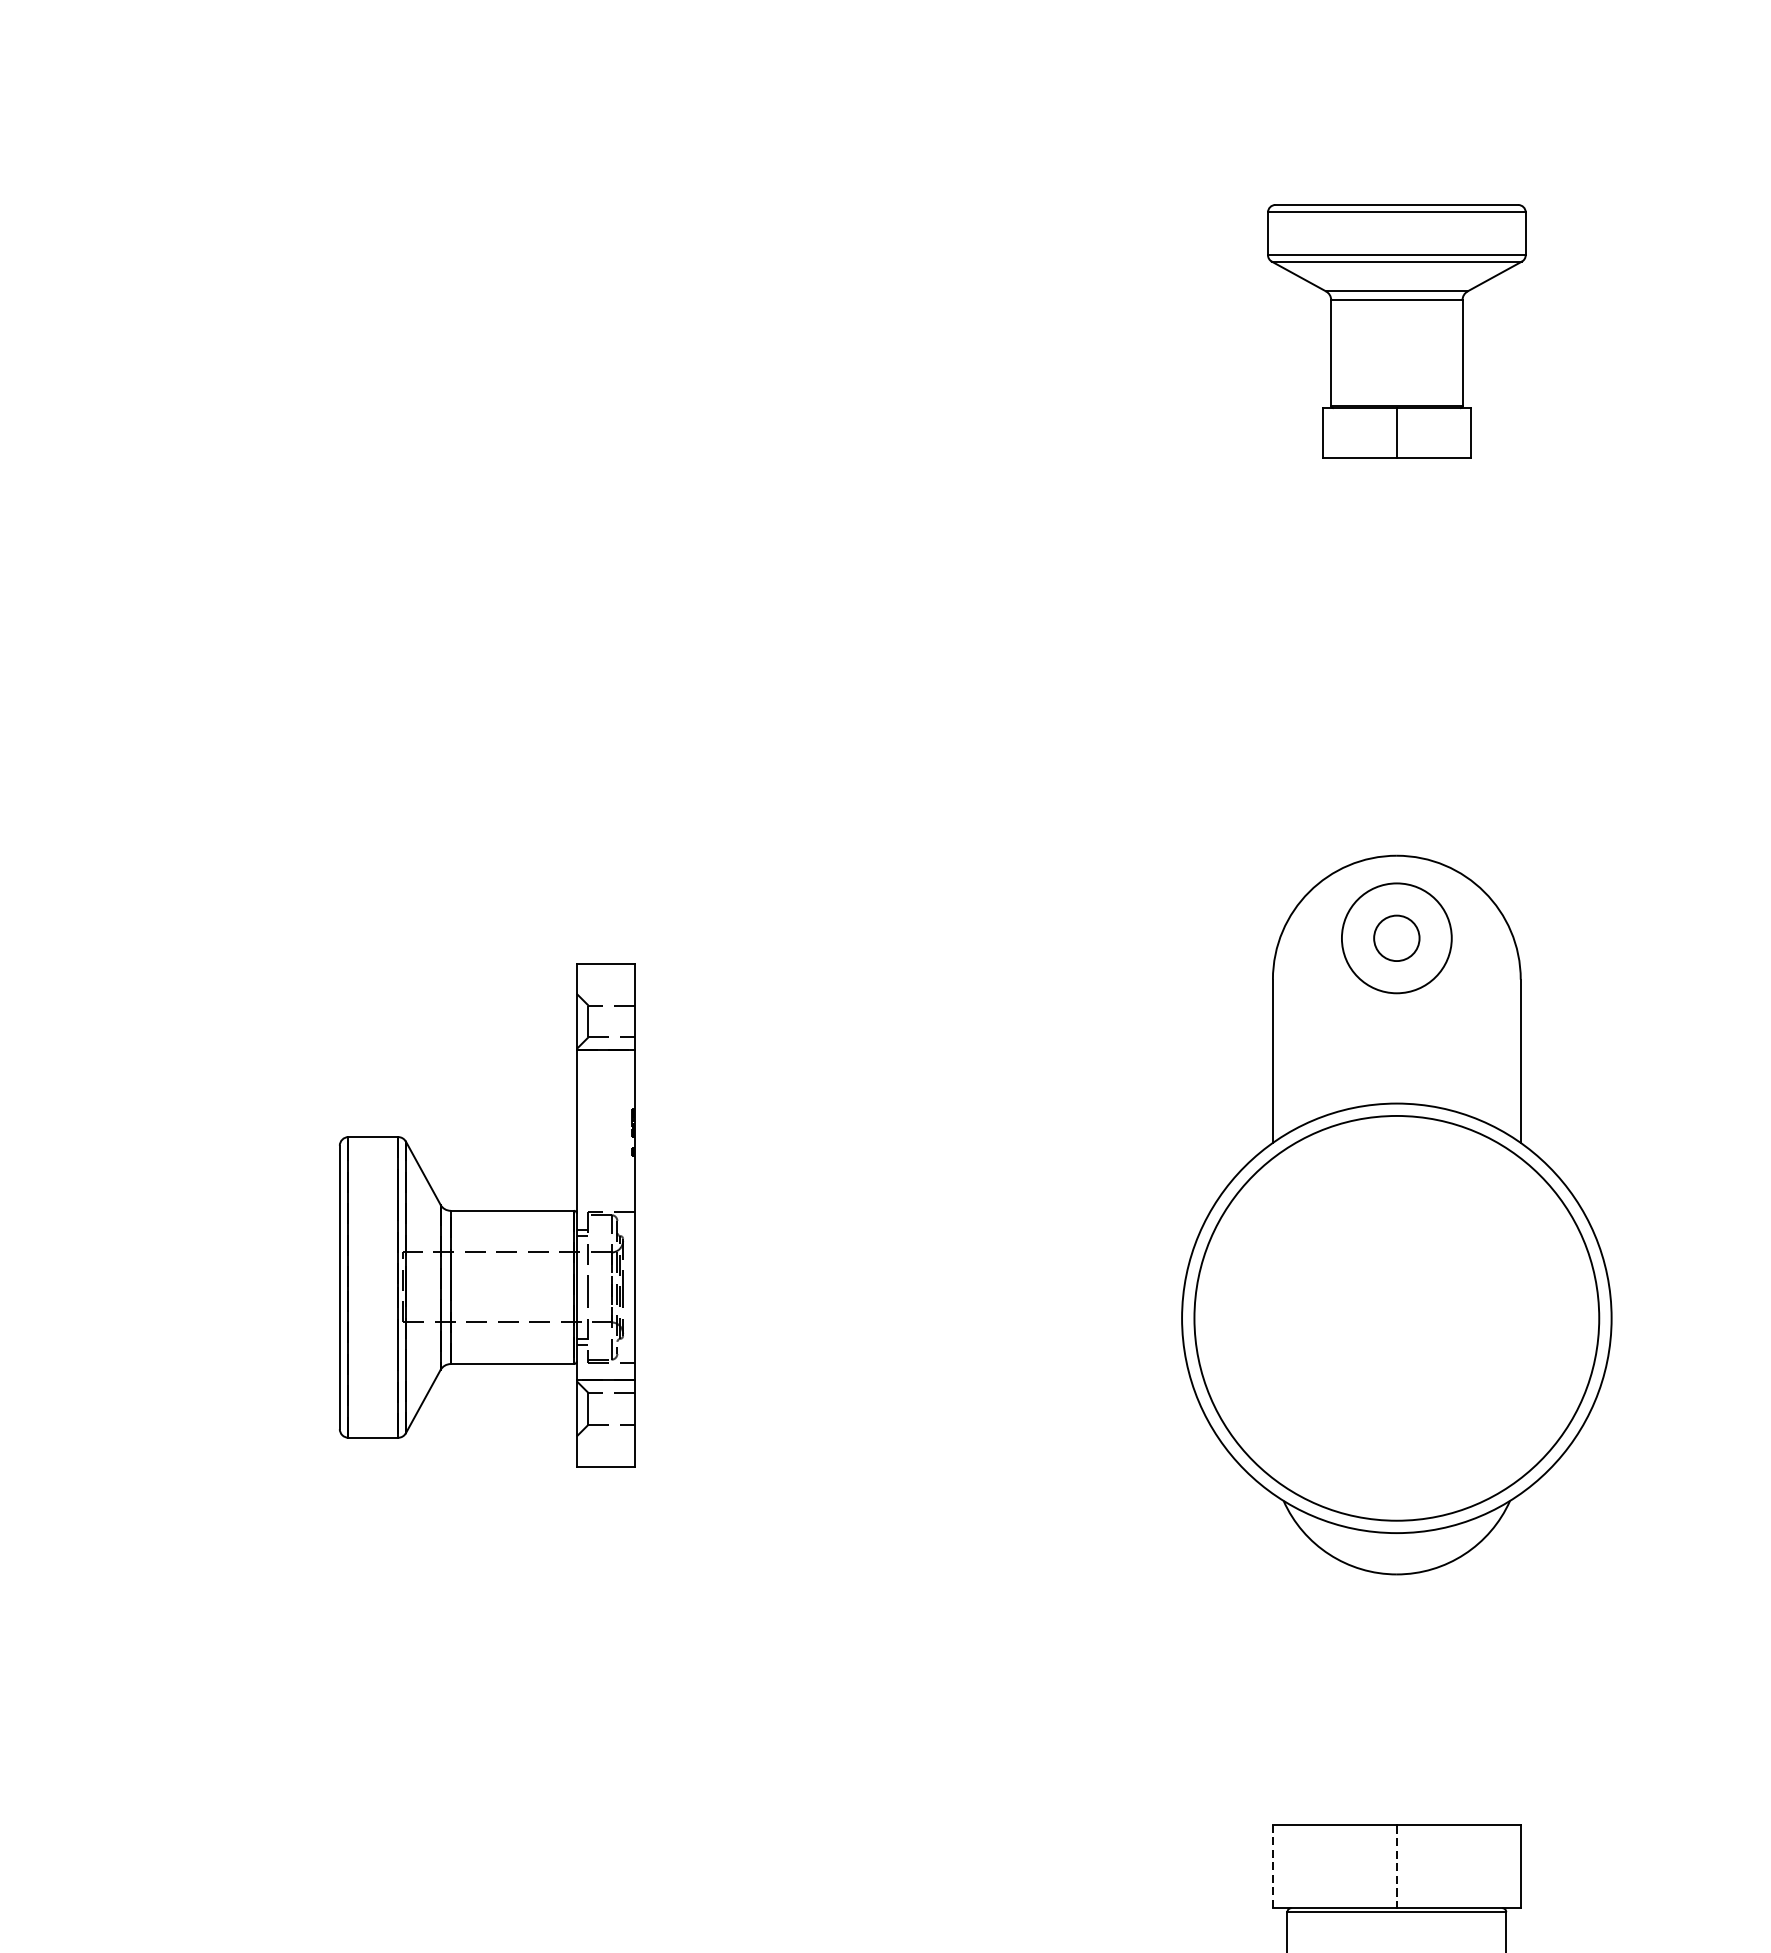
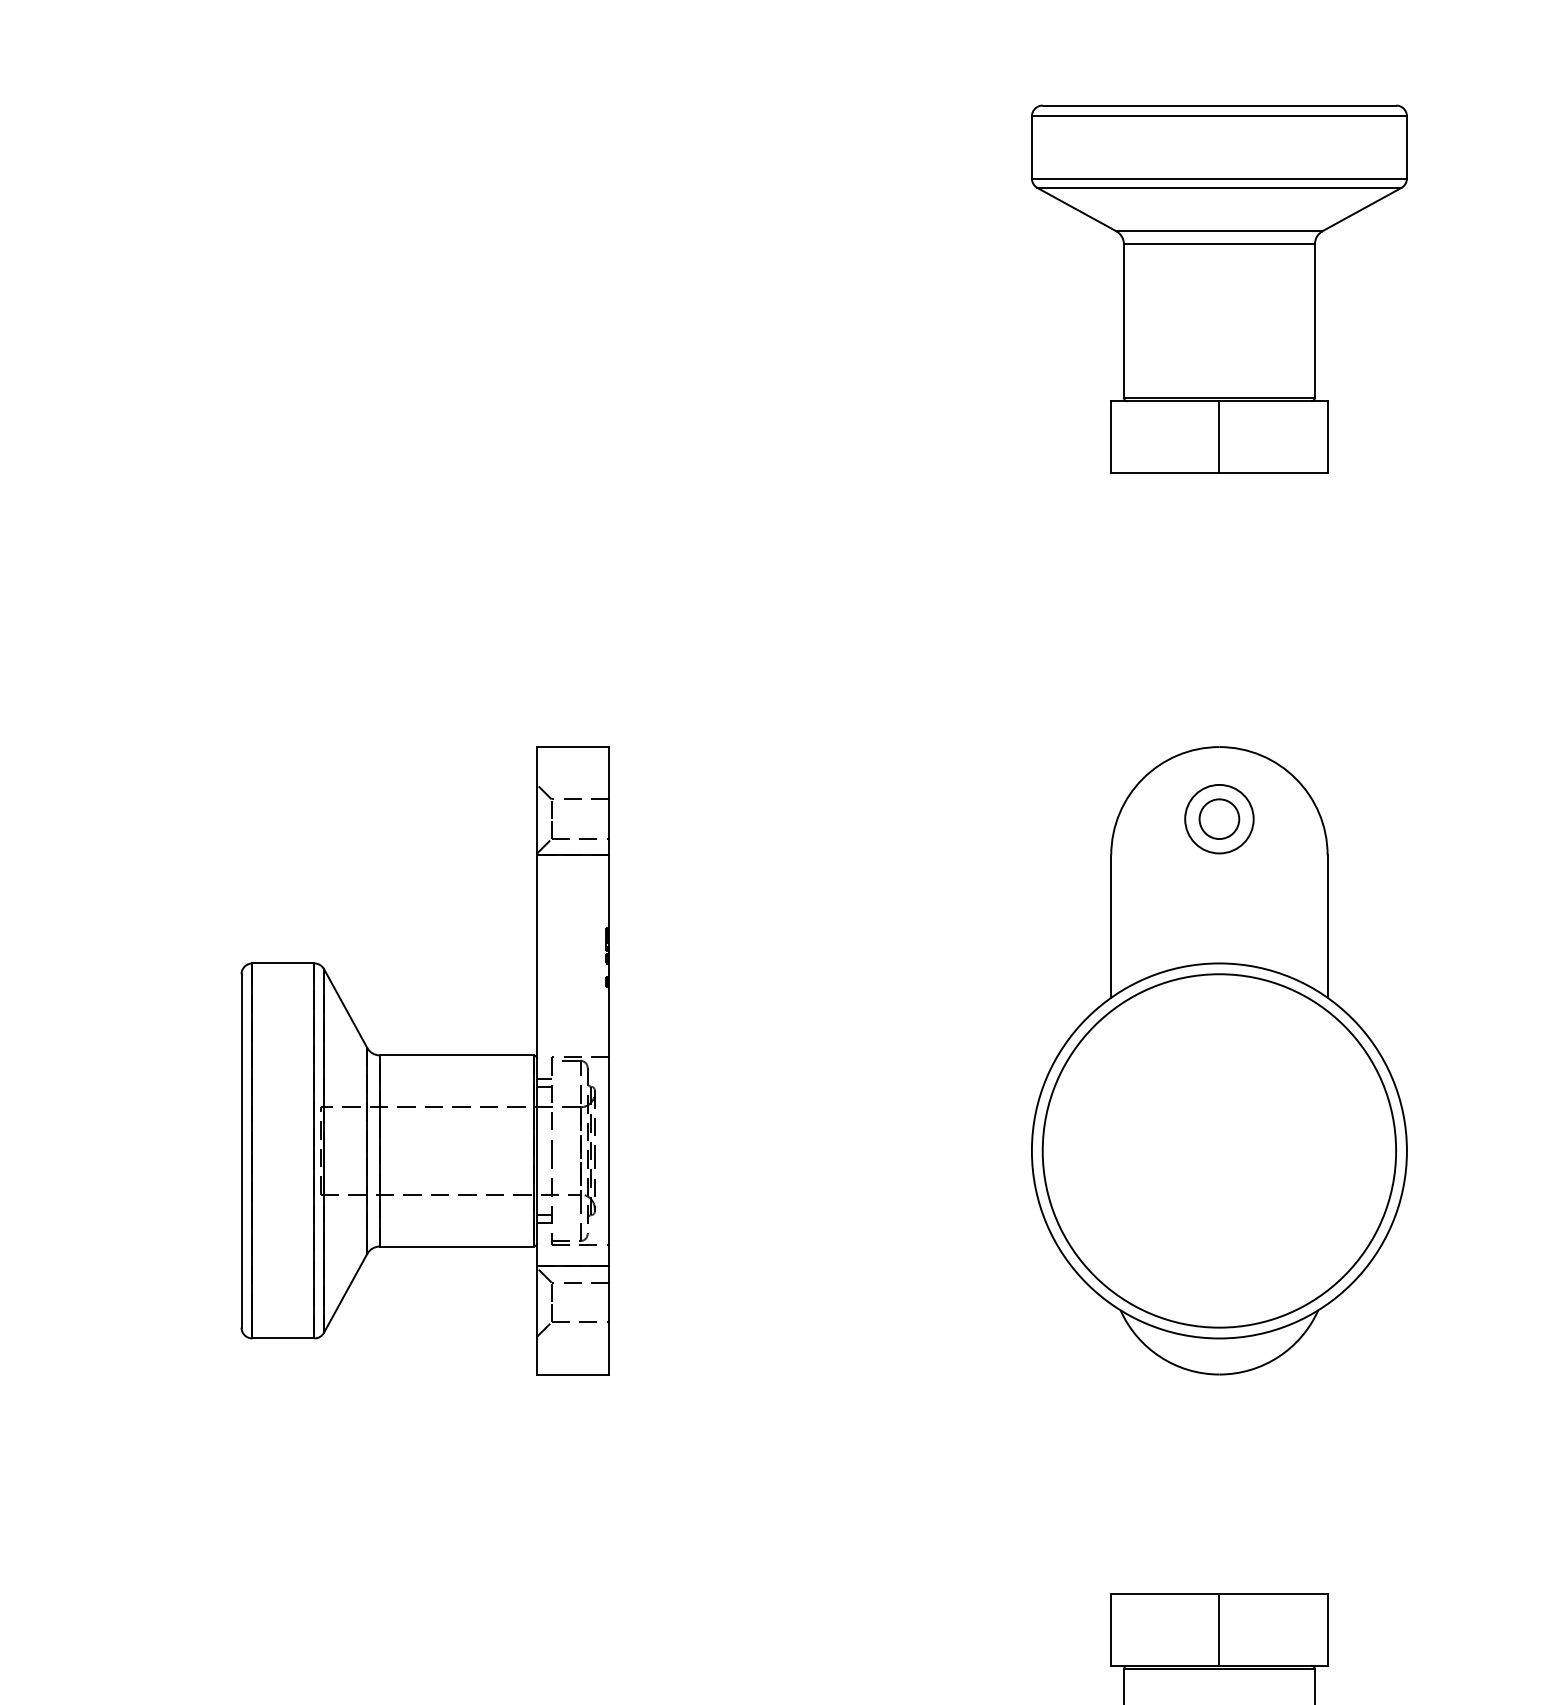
part: (1396, 330) -> (1219, 288), size x1.67
circle: (1396, 937) -> (1219, 818), size x0.71
part: (486, 1214) -> (424, 1060), size x1.43
line: (1273, 1866) -> (1111, 1629), dashed -> solid
line: (1396, 1867) -> (1219, 1630), dashed -> solid

